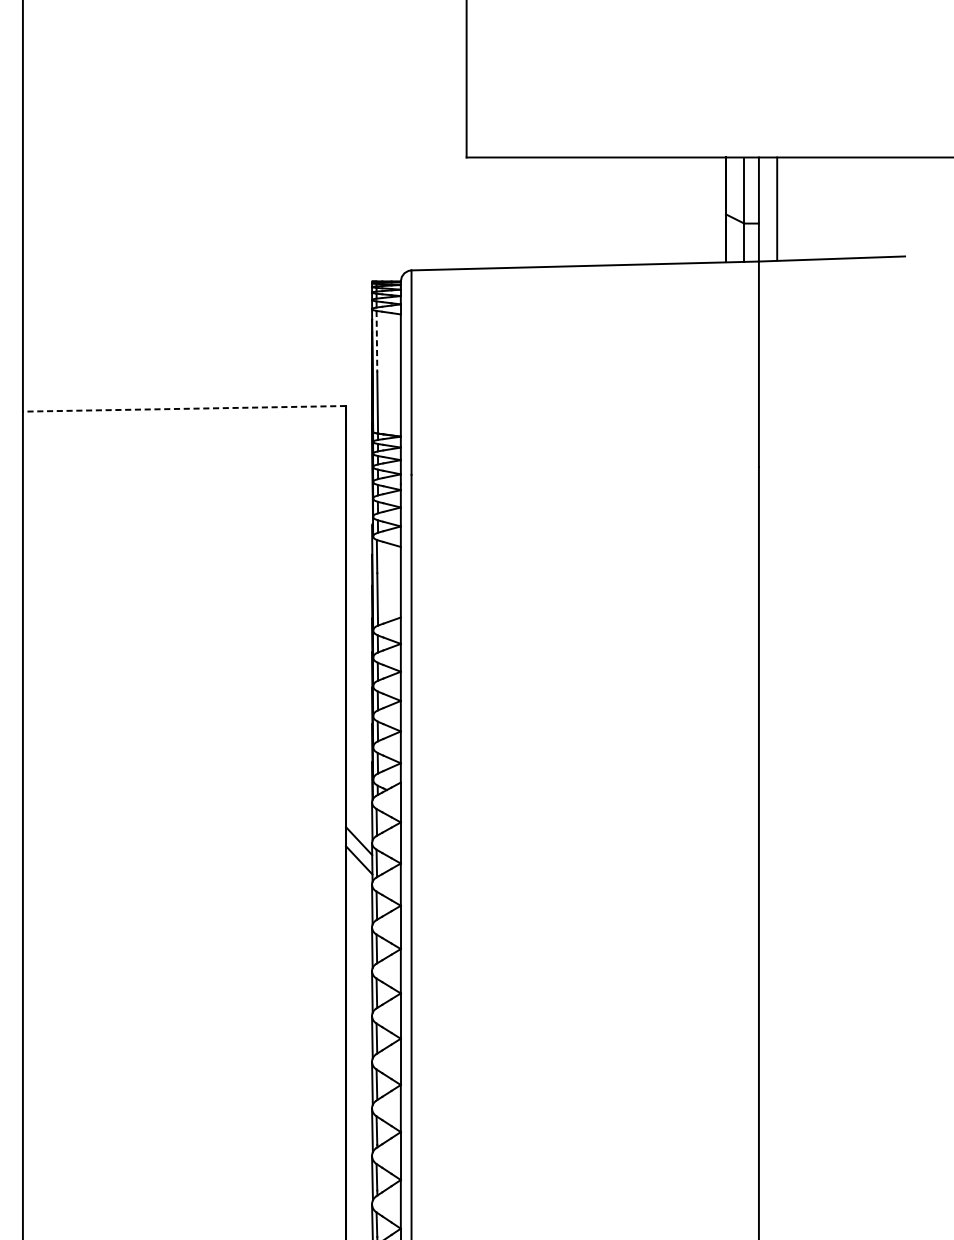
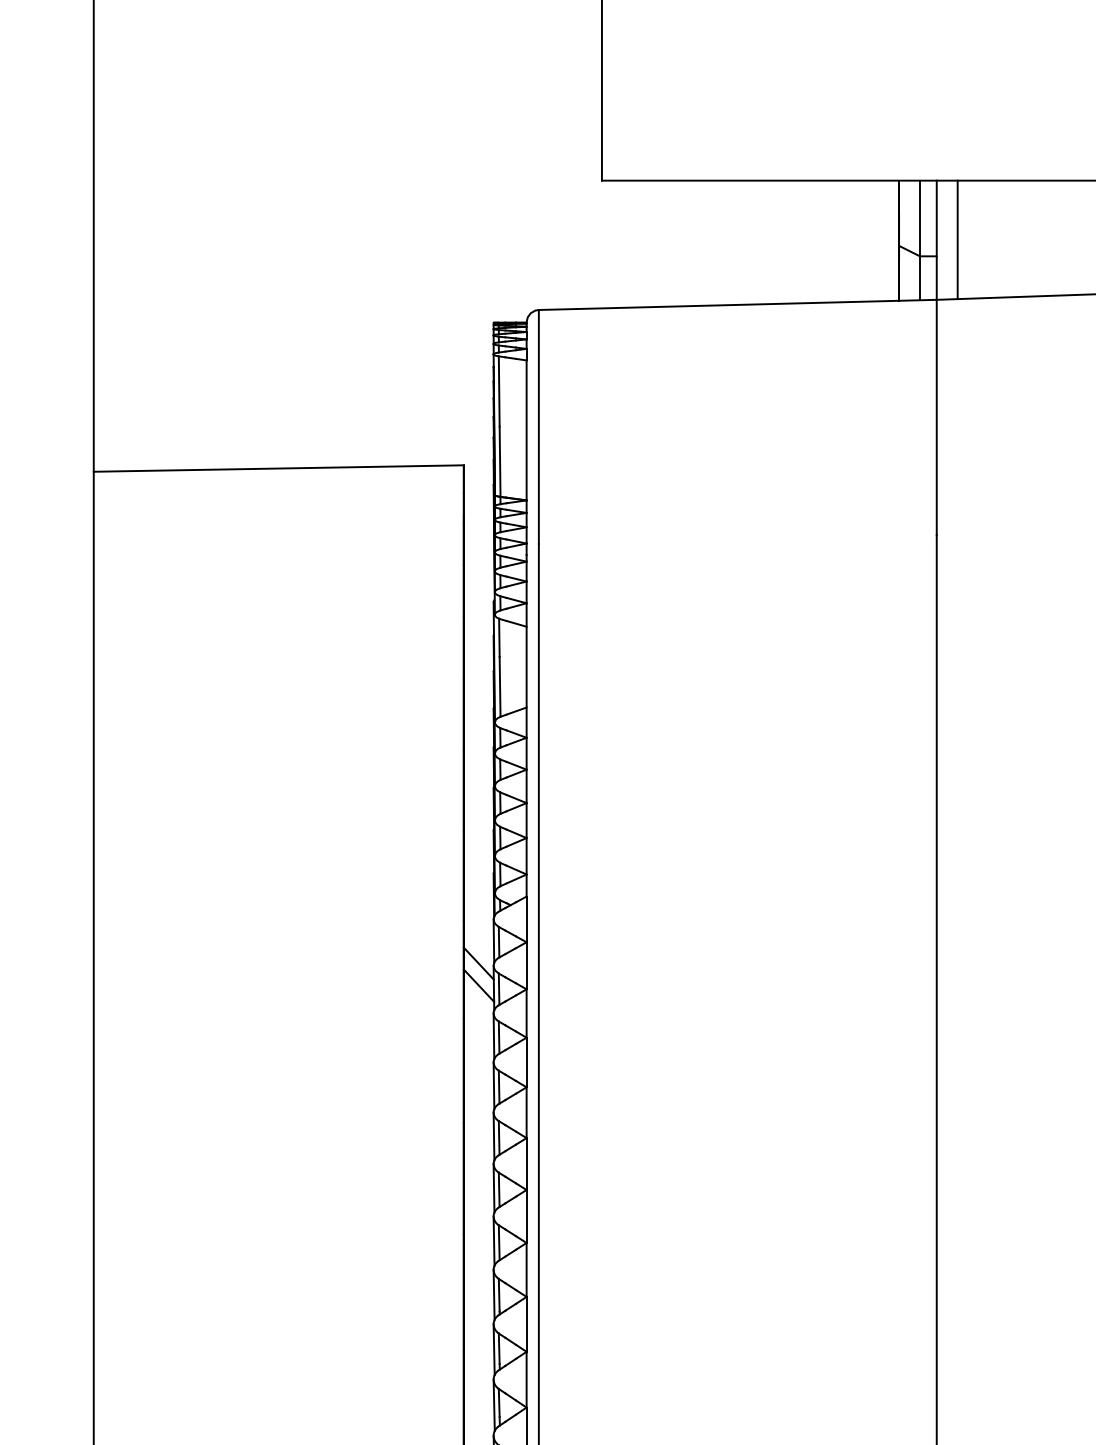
line: (377, 342) -> (499, 392), dashed -> solid
line: (184, 408) -> (278, 468), dashed -> solid

